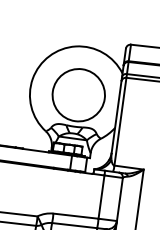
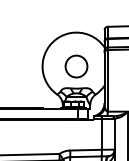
circle: (78, 95) -> (76, 66), size x0.6

